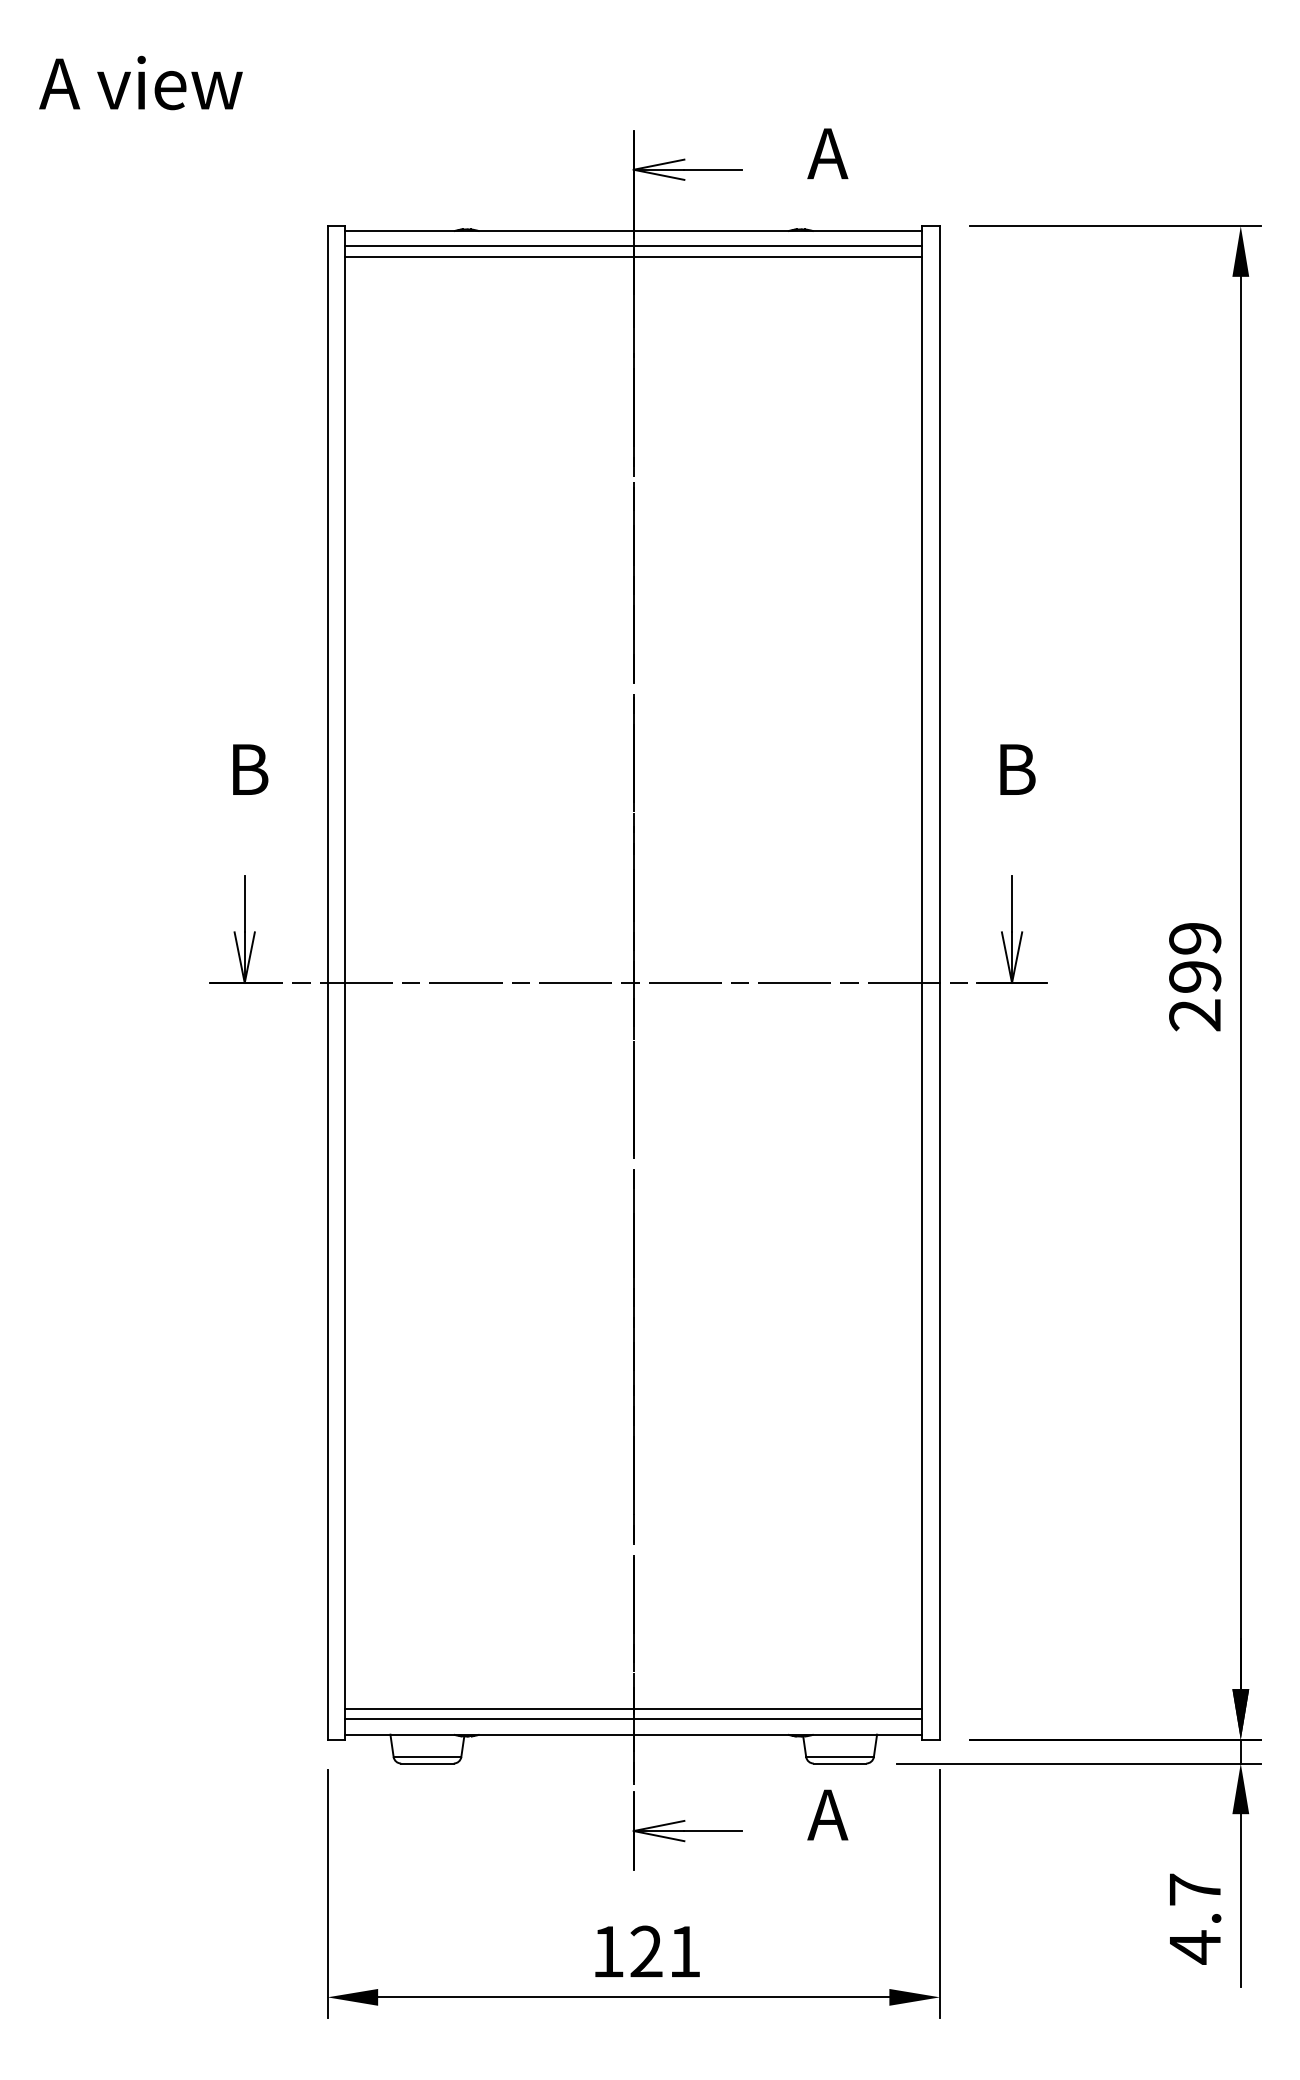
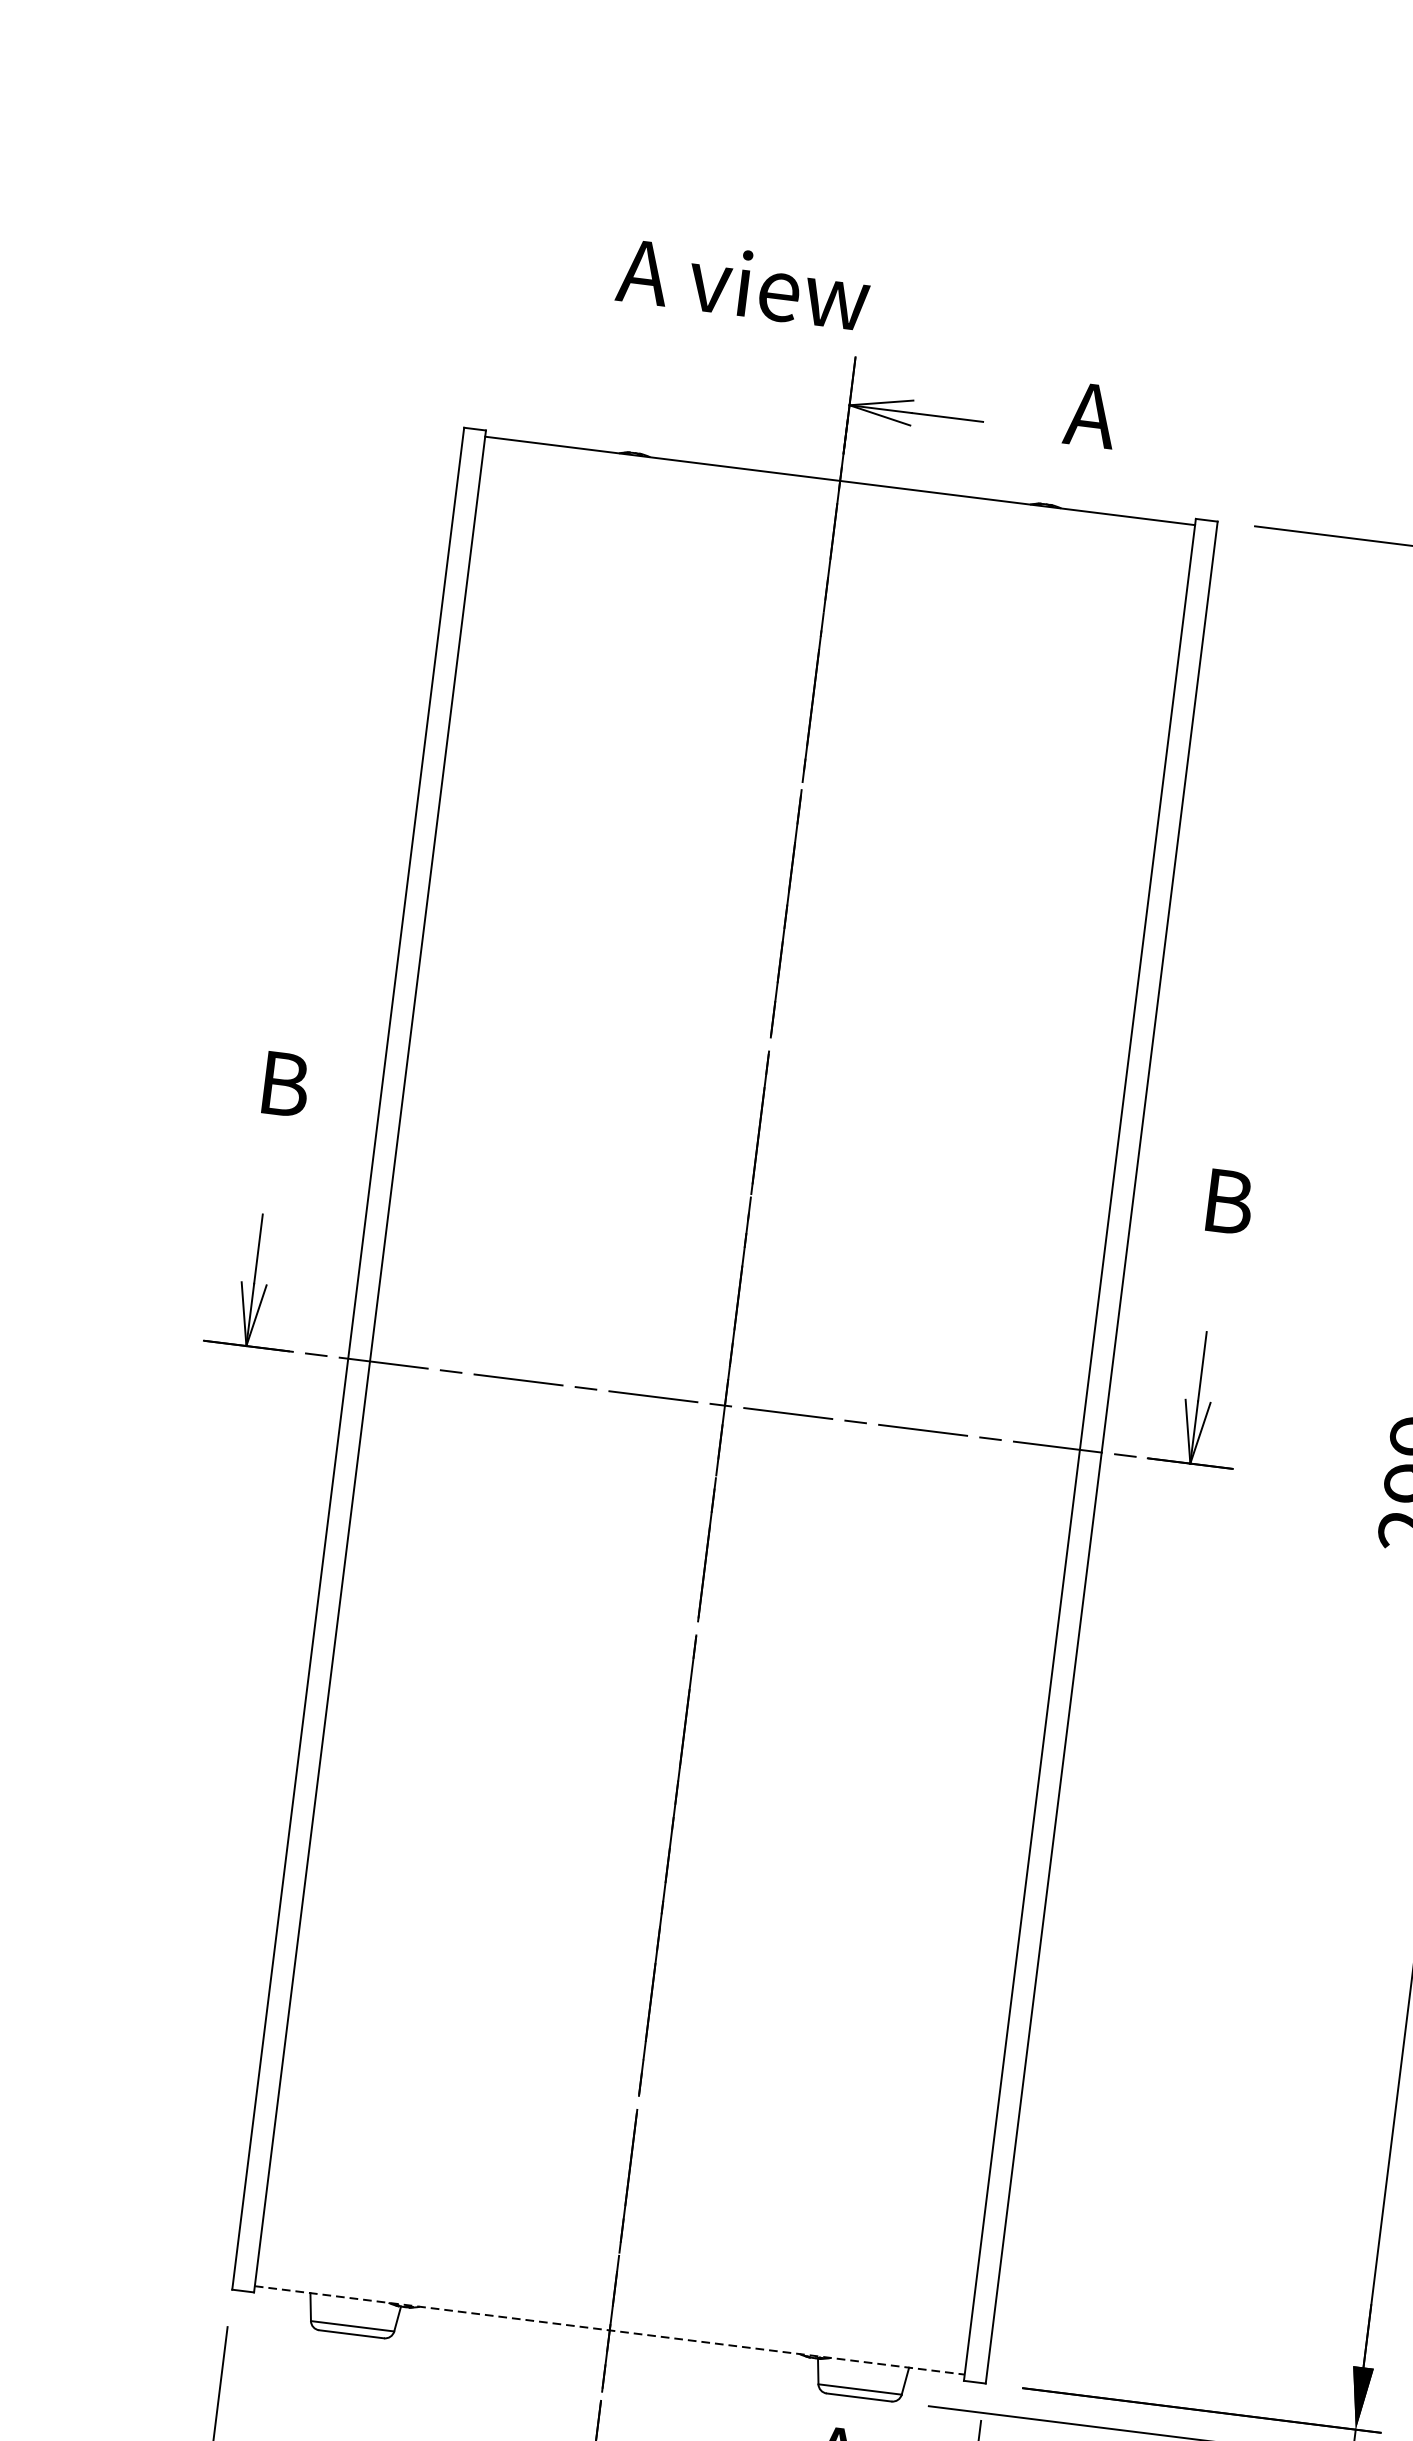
text: (140, 82) -> (743, 283), moved
line: (633, 246) -> (837, 499), removed
line: (633, 256) -> (835, 511), removed
line: (633, 1709) -> (613, 2299), removed
line: (633, 1719) -> (611, 2311), removed
line: (633, 1734) -> (609, 2330), solid -> dashed

